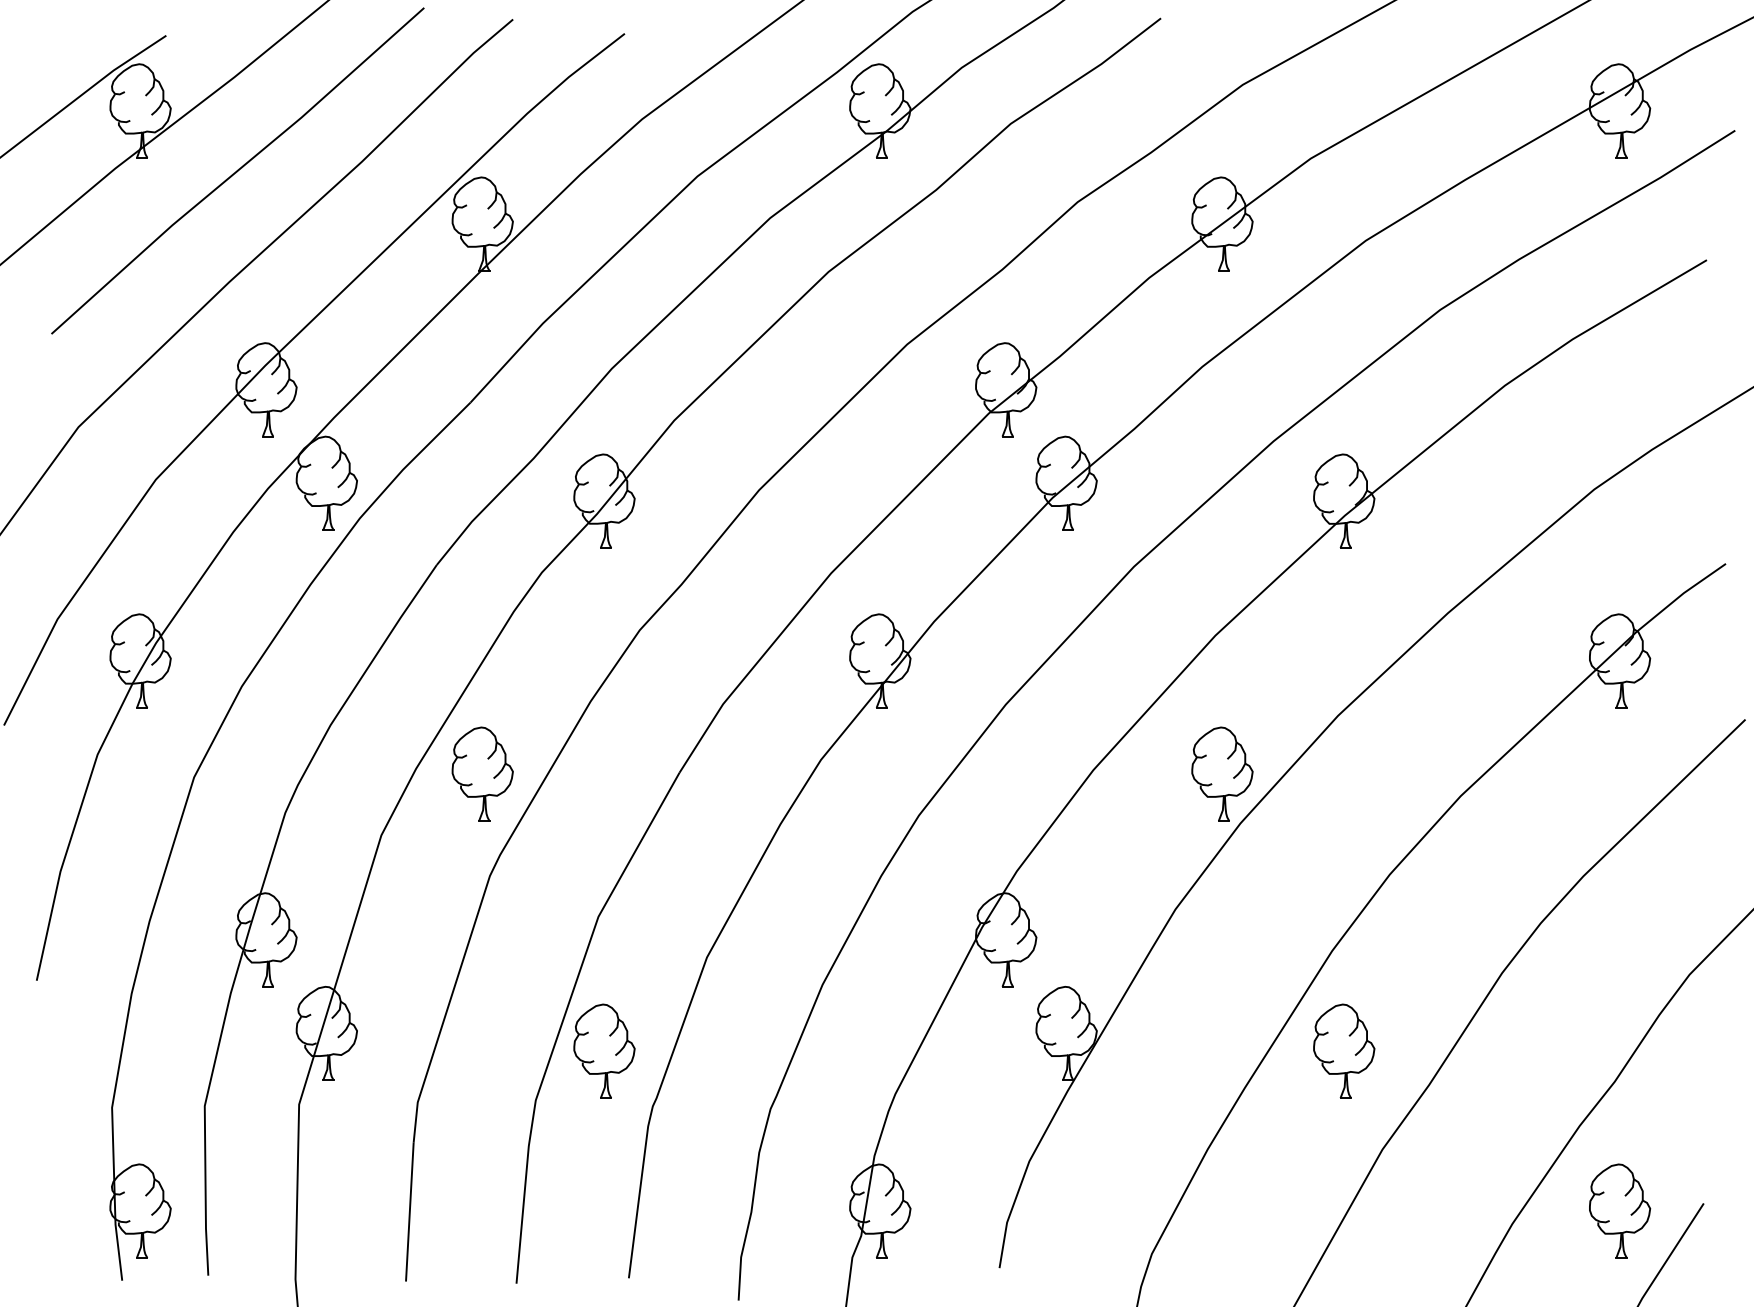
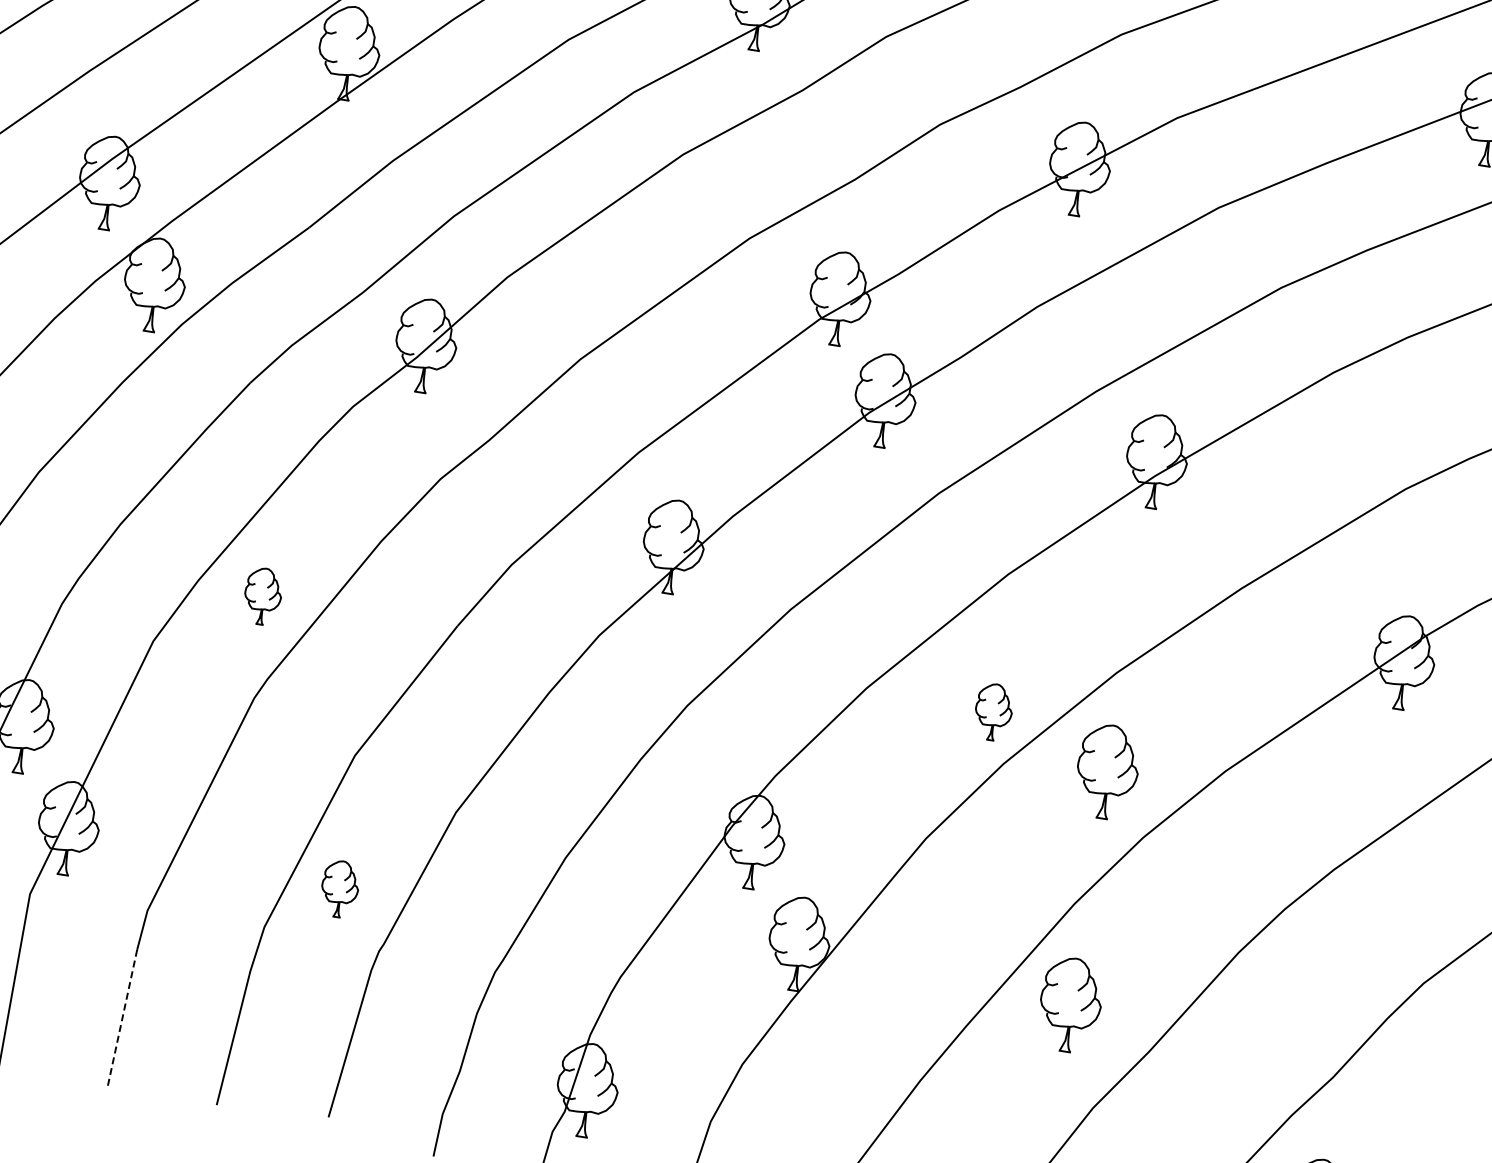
part: (482, 773) -> (262, 595), size x0.6
part: (1222, 773) -> (993, 711), size x0.6
part: (1344, 814) -> (1107, 771), added
part: (604, 1050) -> (340, 888), size x0.6
line: (409, 1211) -> (122, 1017), solid -> dashed

